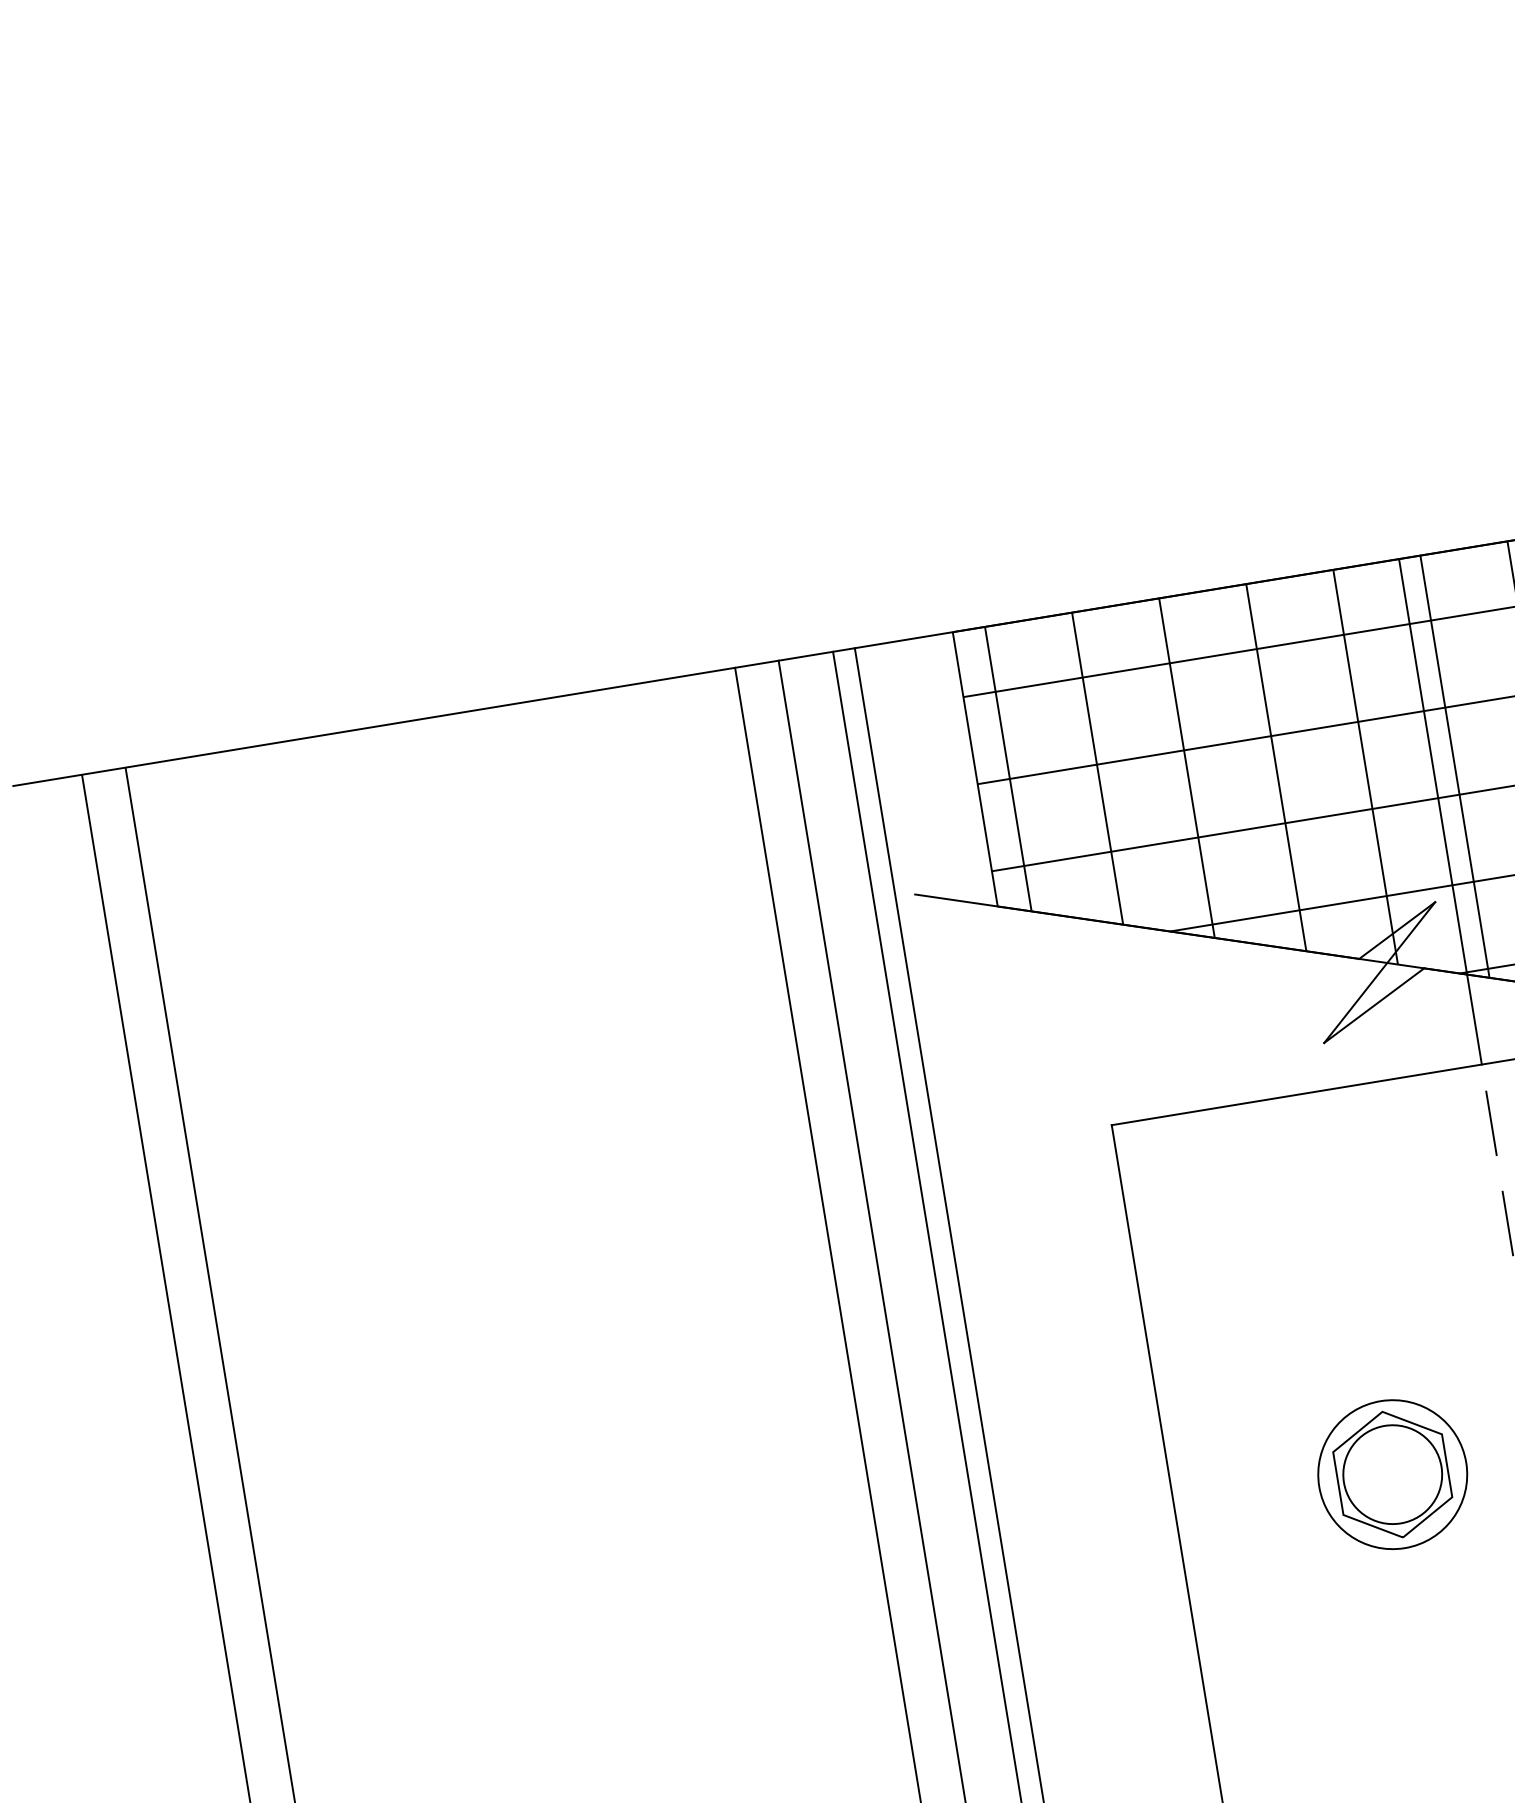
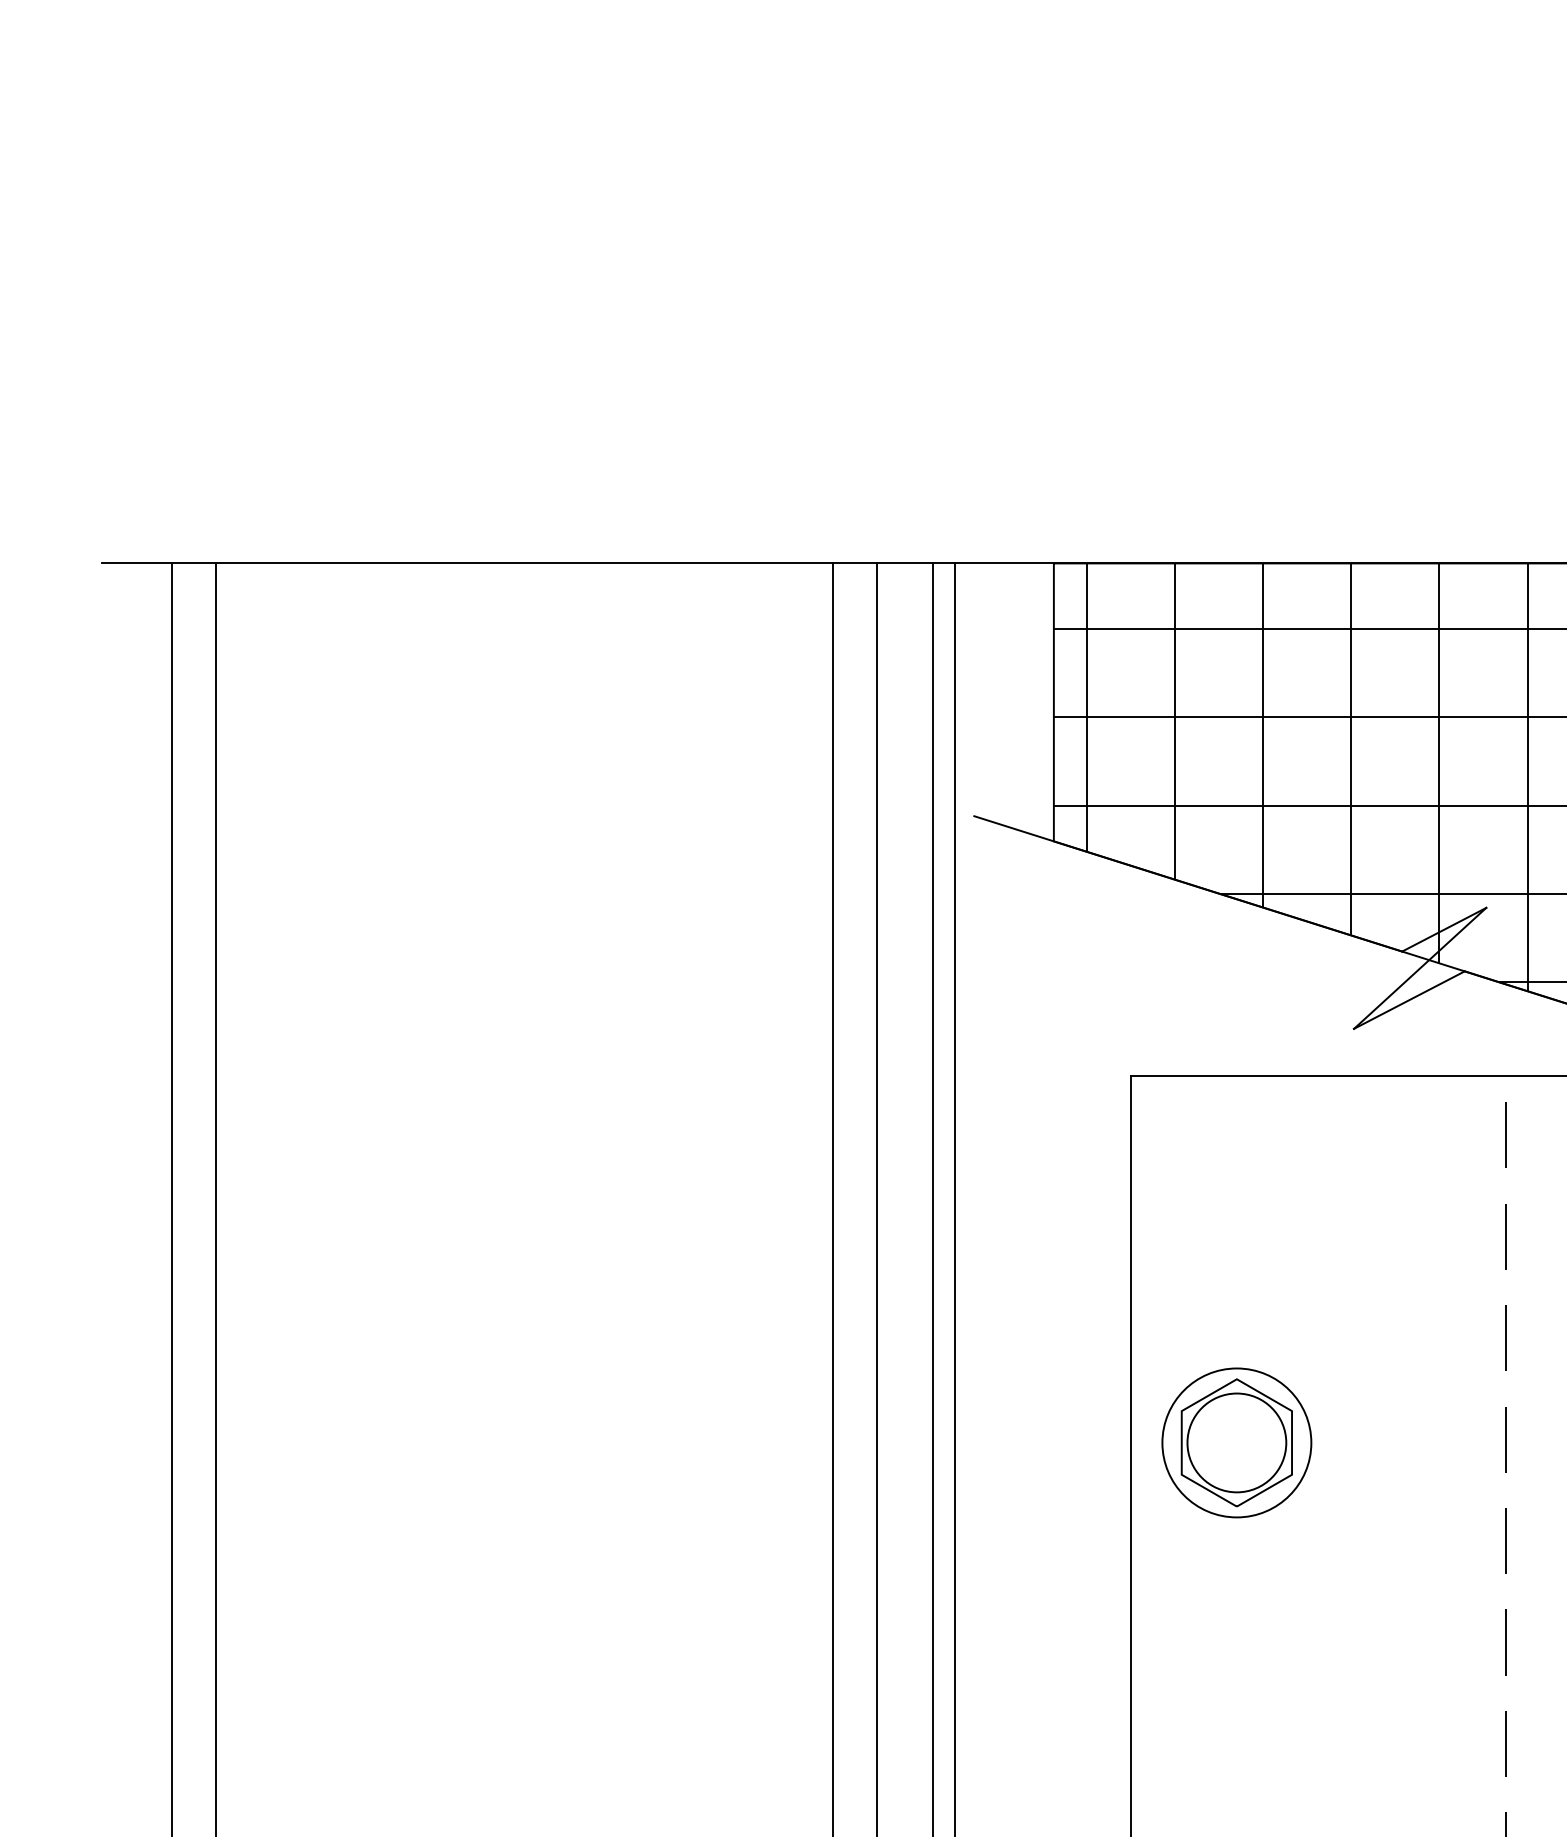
line: (1440, 811) -> (1506, 819), removed
part: (1392, 1474) -> (1236, 1442), moved

